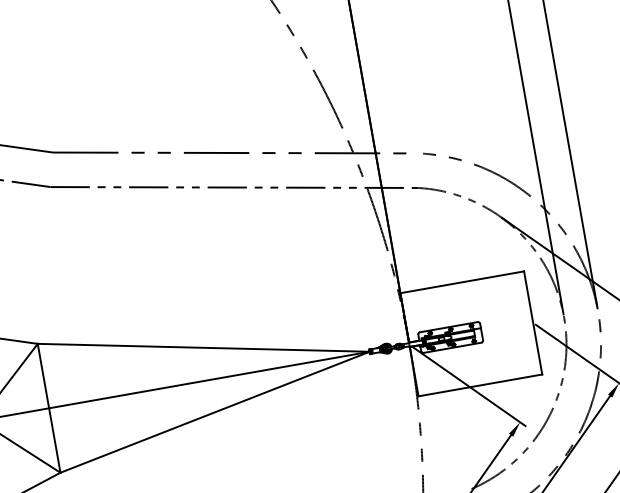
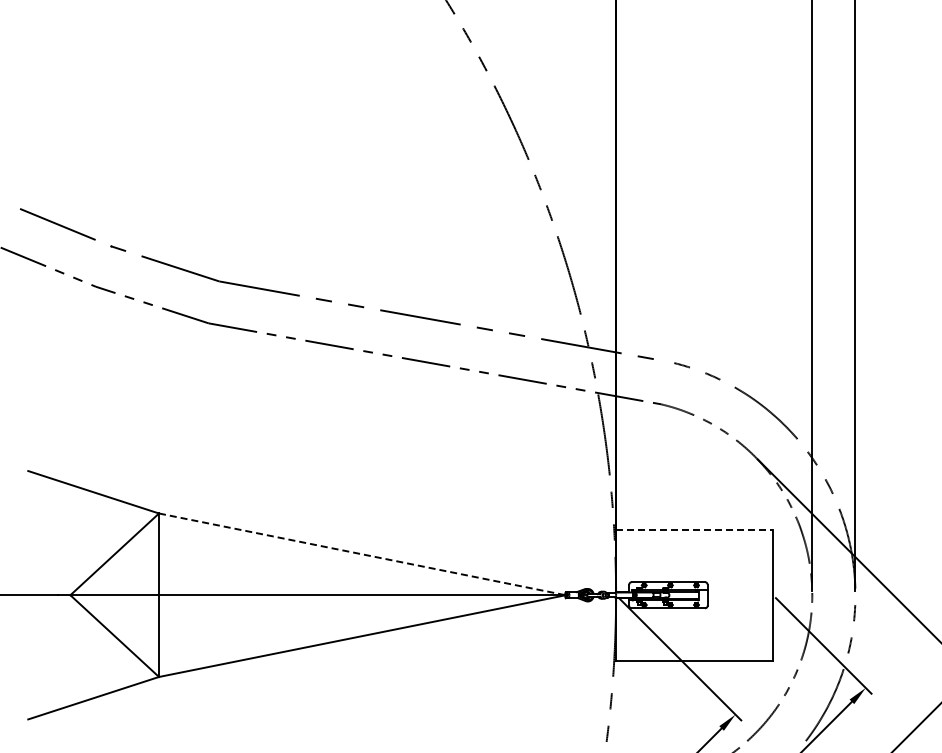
line: (462, 281) -> (695, 529), solid -> dashed
line: (203, 347) -> (362, 554), solid -> dashed

